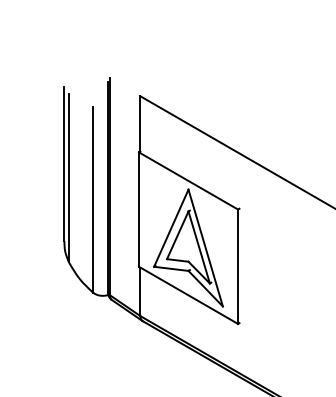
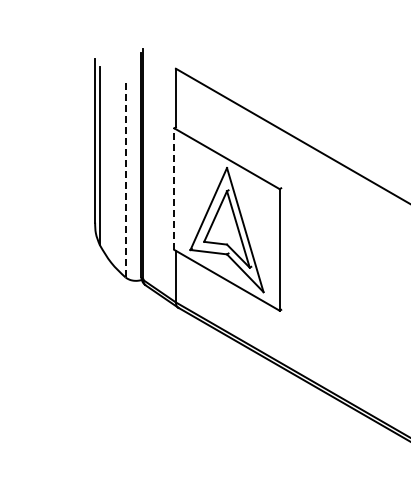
line: (92, 199) -> (125, 178), solid -> dashed
line: (139, 209) -> (174, 189), solid -> dashed

